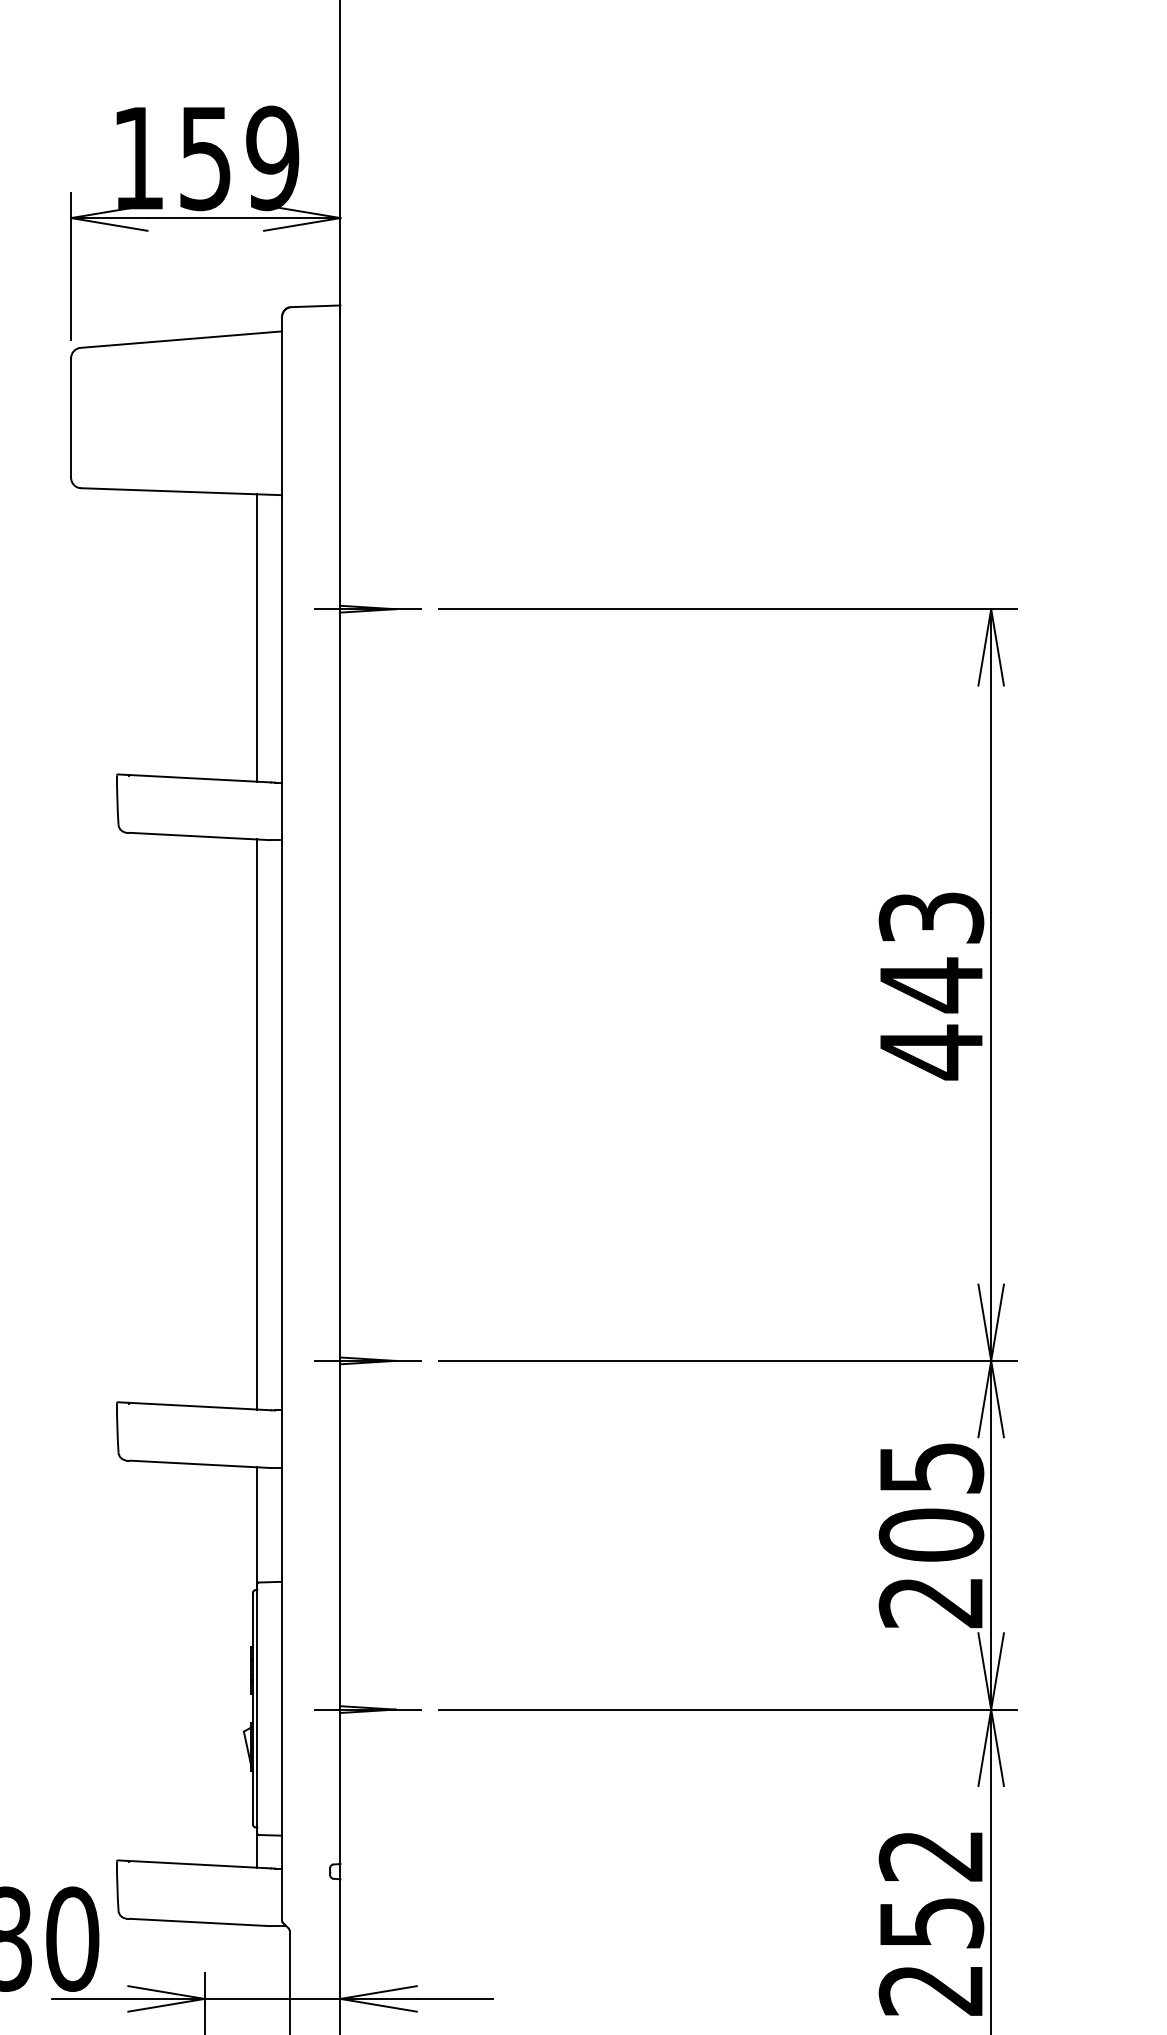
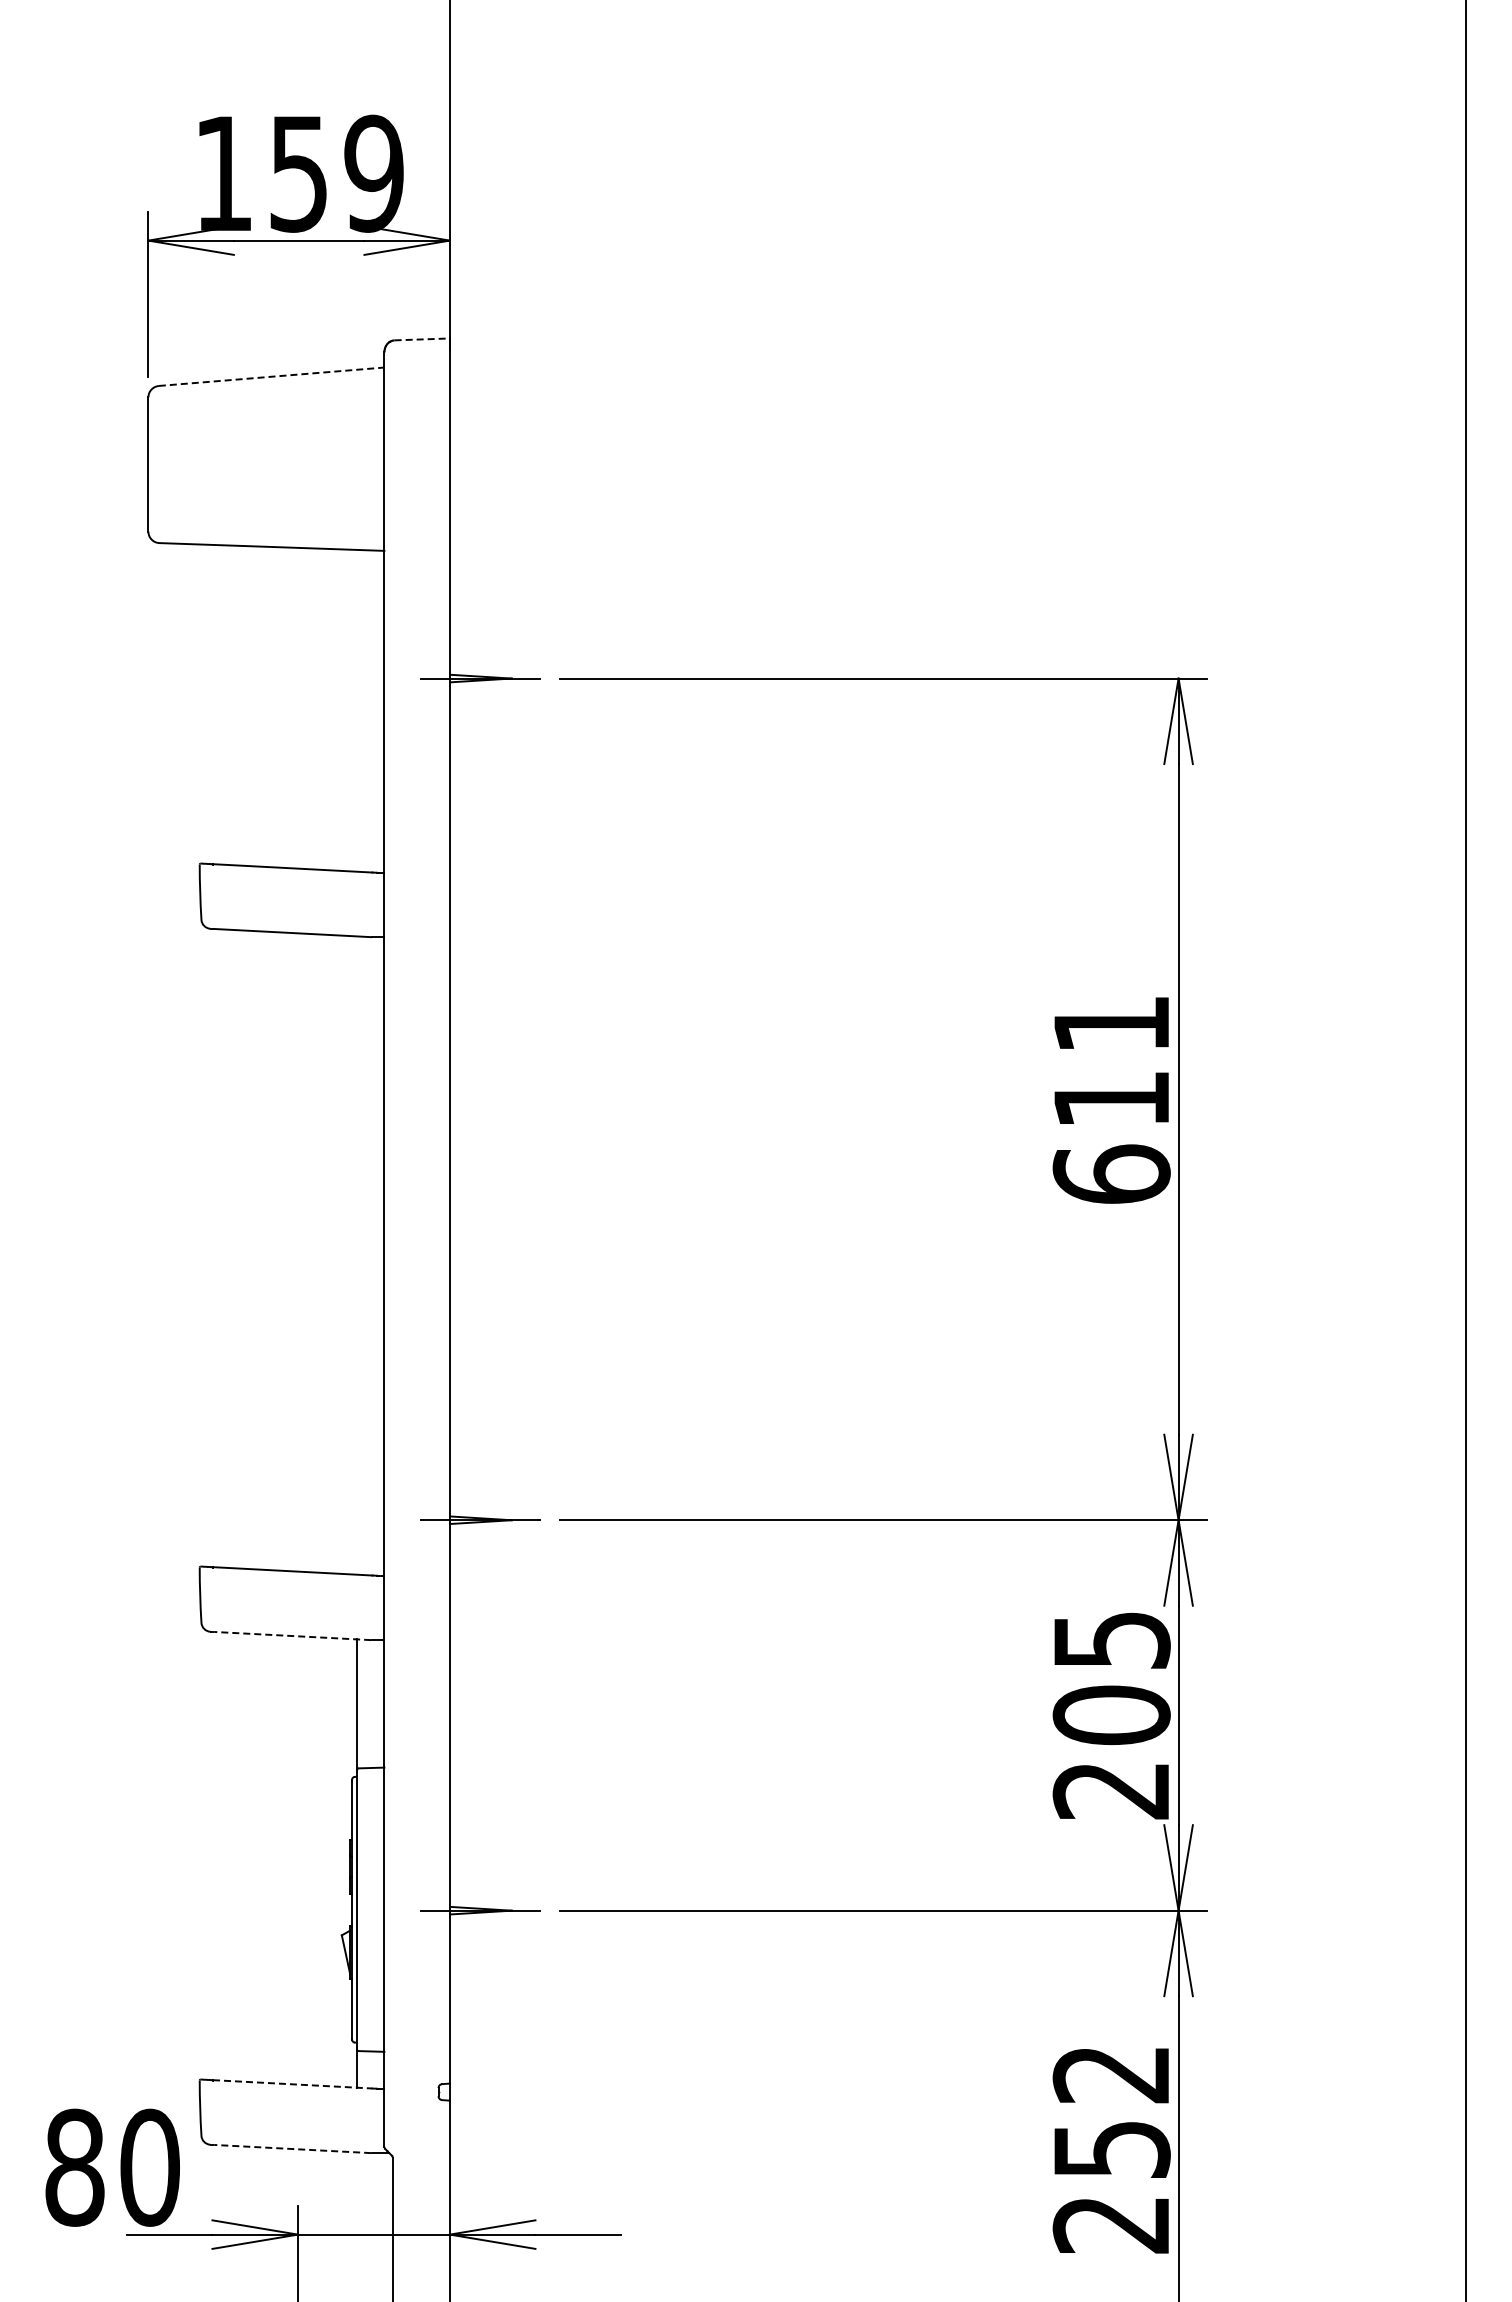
line: (315, 306) -> (422, 339), solid -> dashed
line: (181, 339) -> (272, 376), solid -> dashed
line: (256, 637) -> (356, 710), removed
text: (931, 986) -> (1111, 1101), 443 -> 611
line: (256, 1124) -> (356, 1255), removed
line: (199, 1464) -> (292, 1636), solid -> dashed
line: (199, 1864) -> (292, 2084), solid -> dashed
line: (199, 1922) -> (292, 2149), solid -> dashed

